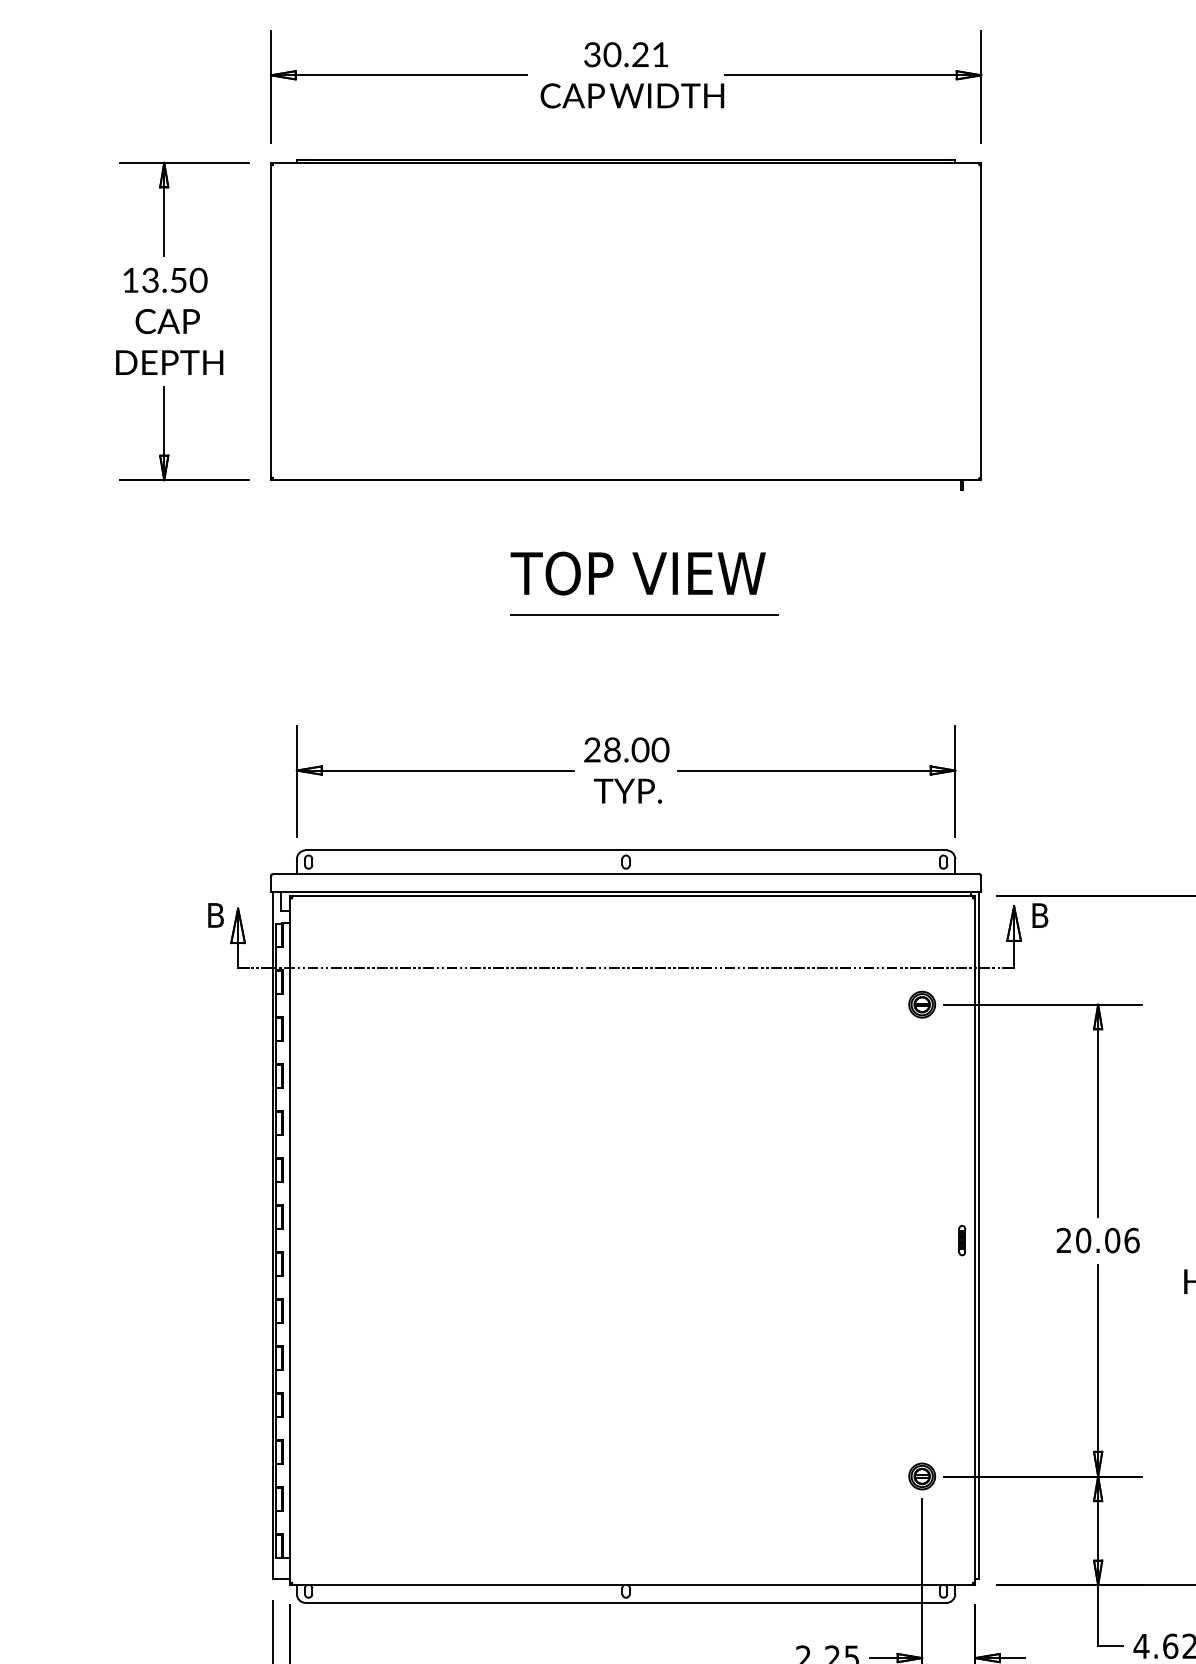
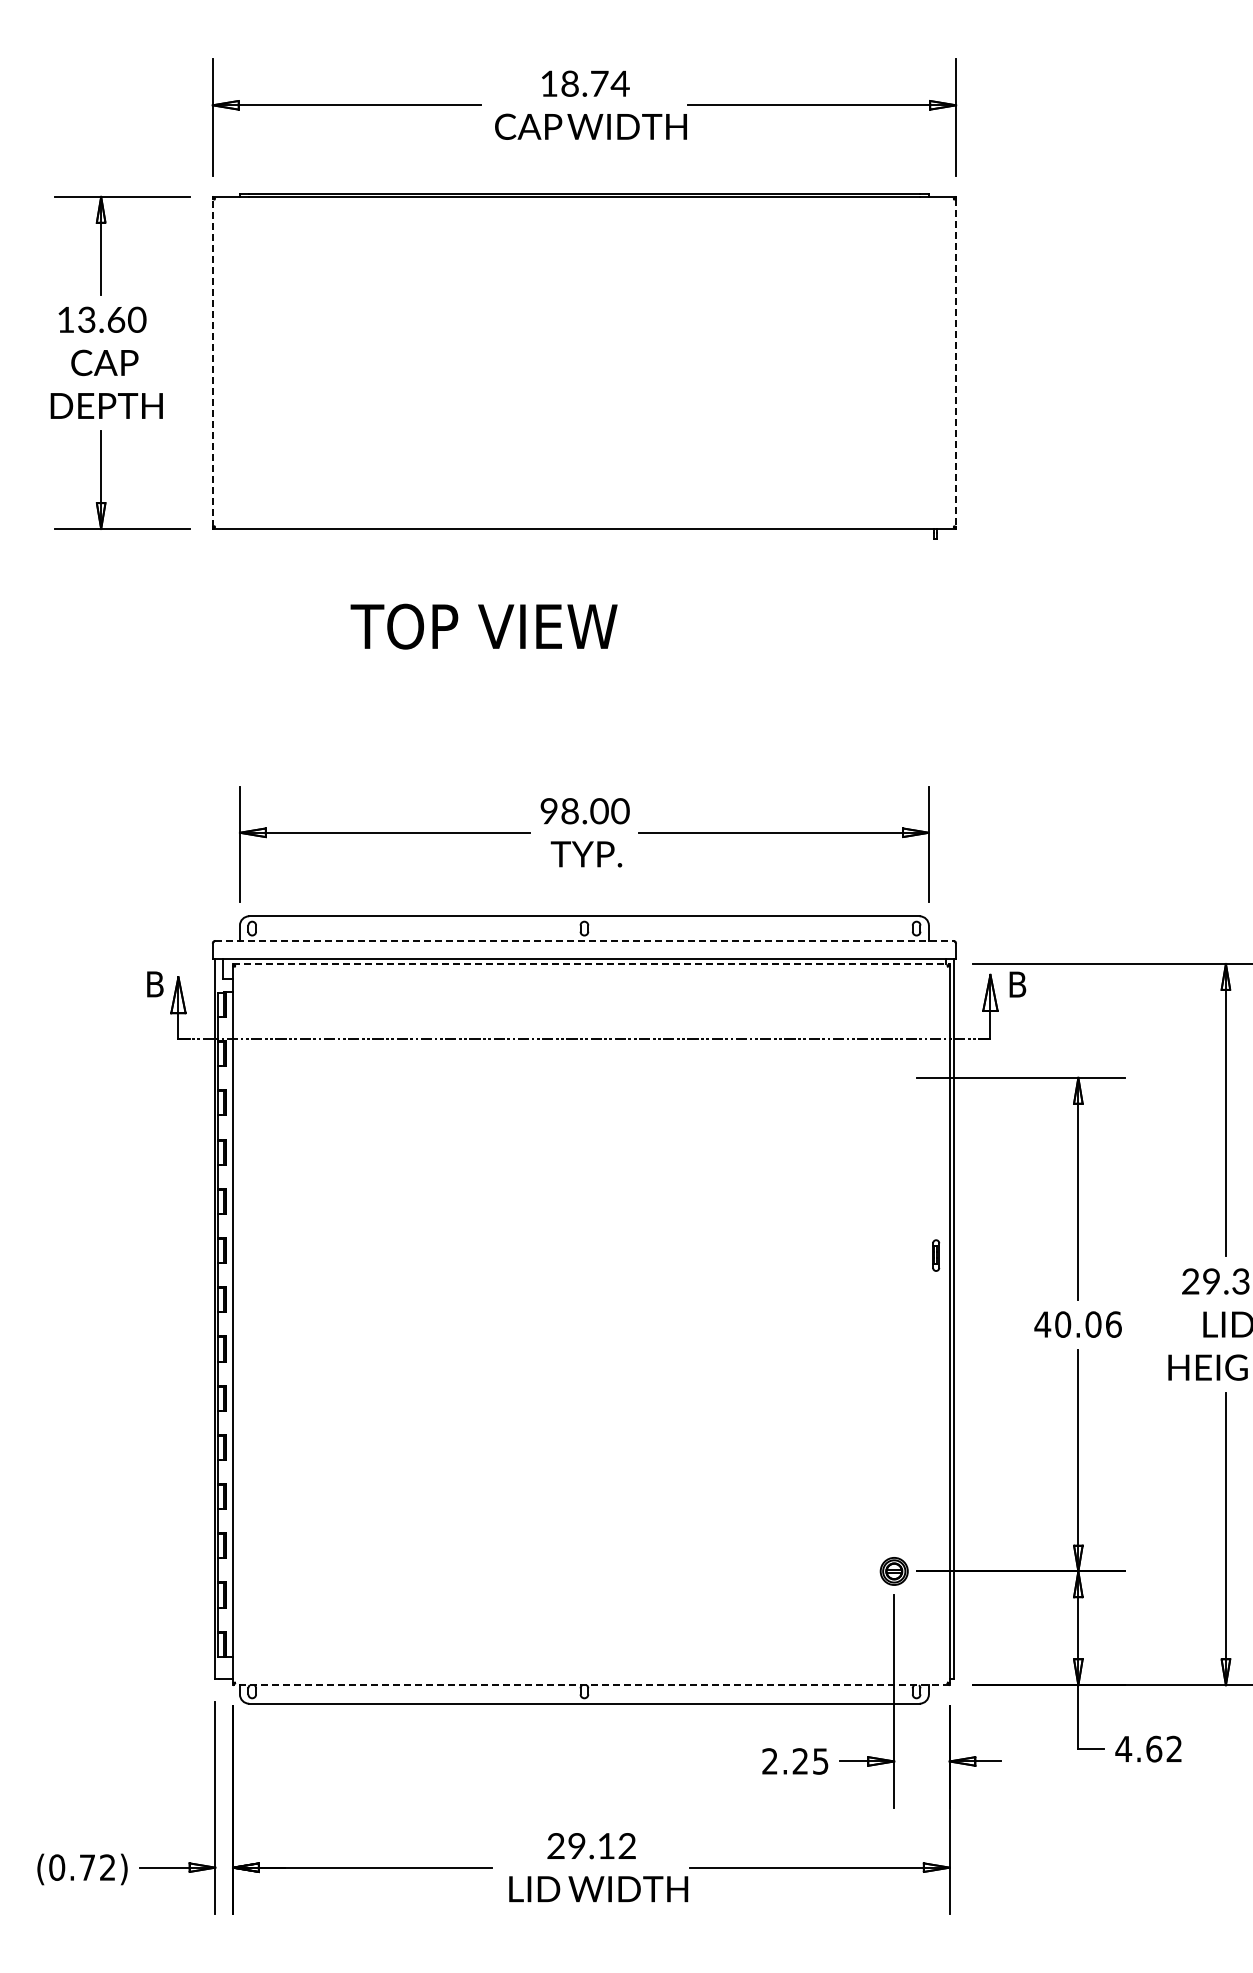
text: (626, 54) -> (584, 83), 30.21 -> 18.74
text: (178, 280) -> (116, 319), 13.50 -> 13.60
line: (270, 321) -> (212, 362), solid -> dashed
line: (981, 321) -> (956, 362), solid -> dashed
text: (637, 573) -> (483, 626), moved
line: (644, 615) -> (603, 670), removed
text: (591, 750) -> (548, 811), 28.00 -> 98.00
line: (626, 873) -> (584, 940), solid -> dashed
line: (632, 895) -> (591, 963), solid -> dashed
part: (921, 1004) -> (893, 1077), removed
part: (962, 1240) -> (936, 1255), moved
text: (1063, 1240) -> (1042, 1324), 20.06 -> 40.06
line: (631, 1585) -> (590, 1685), solid -> dashed

